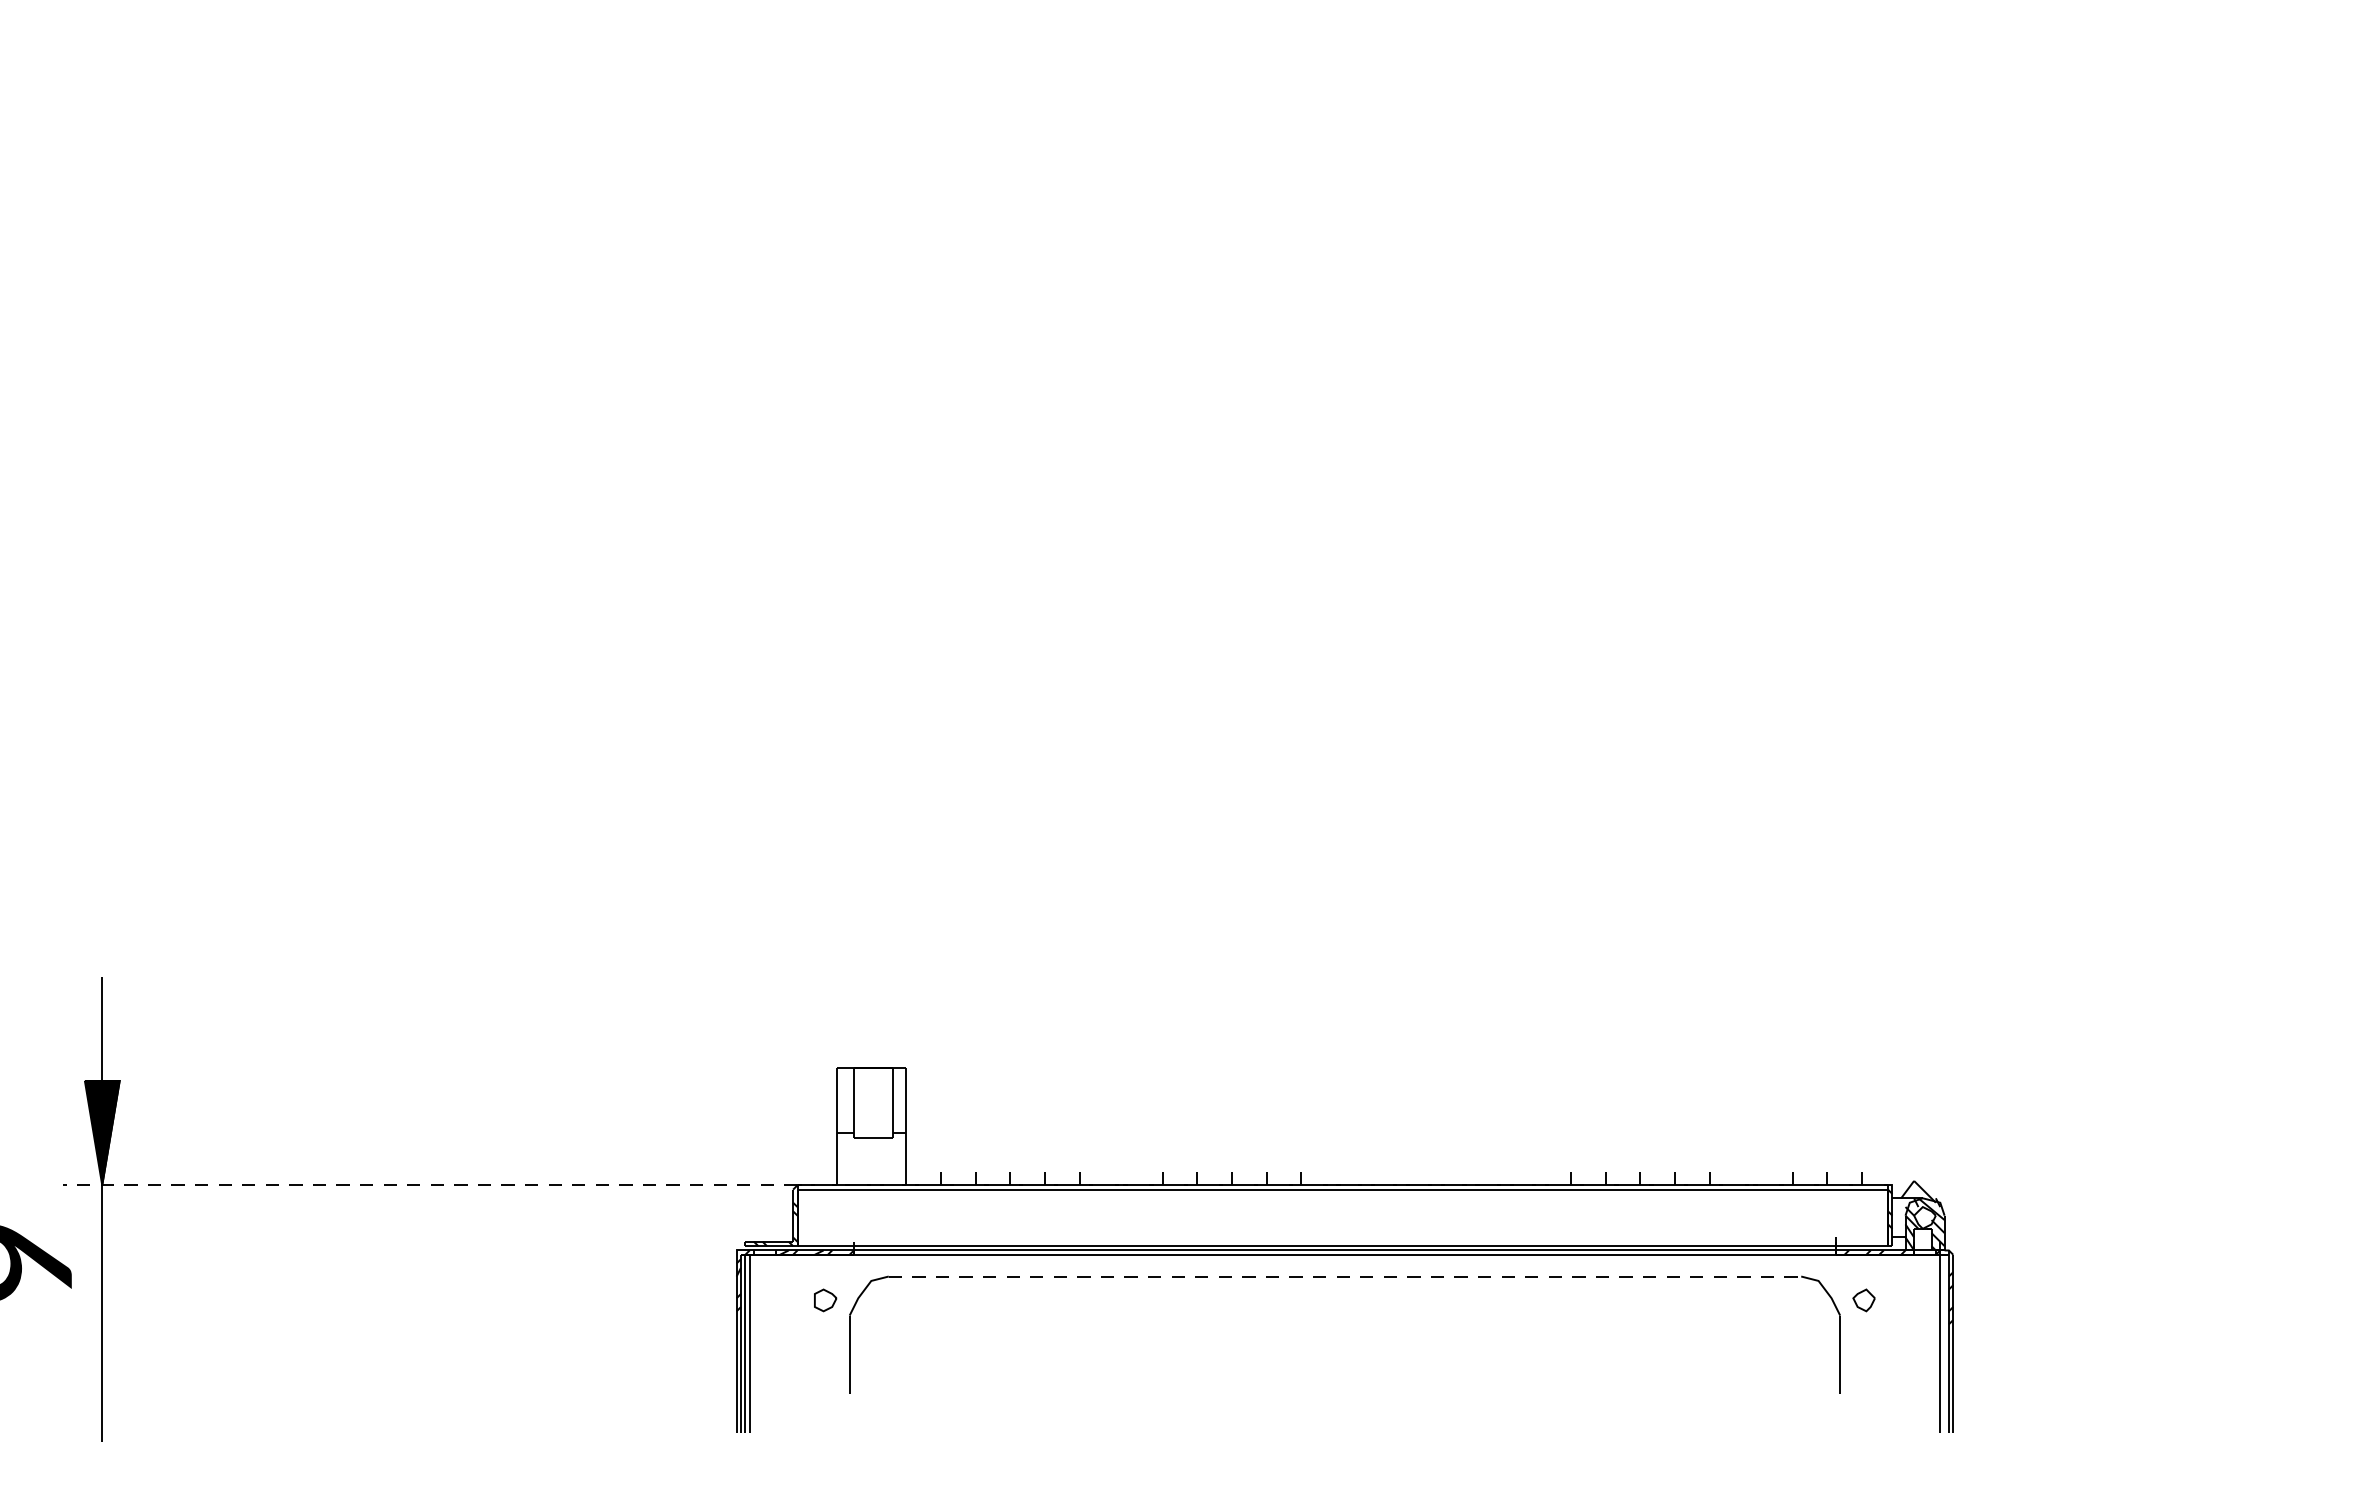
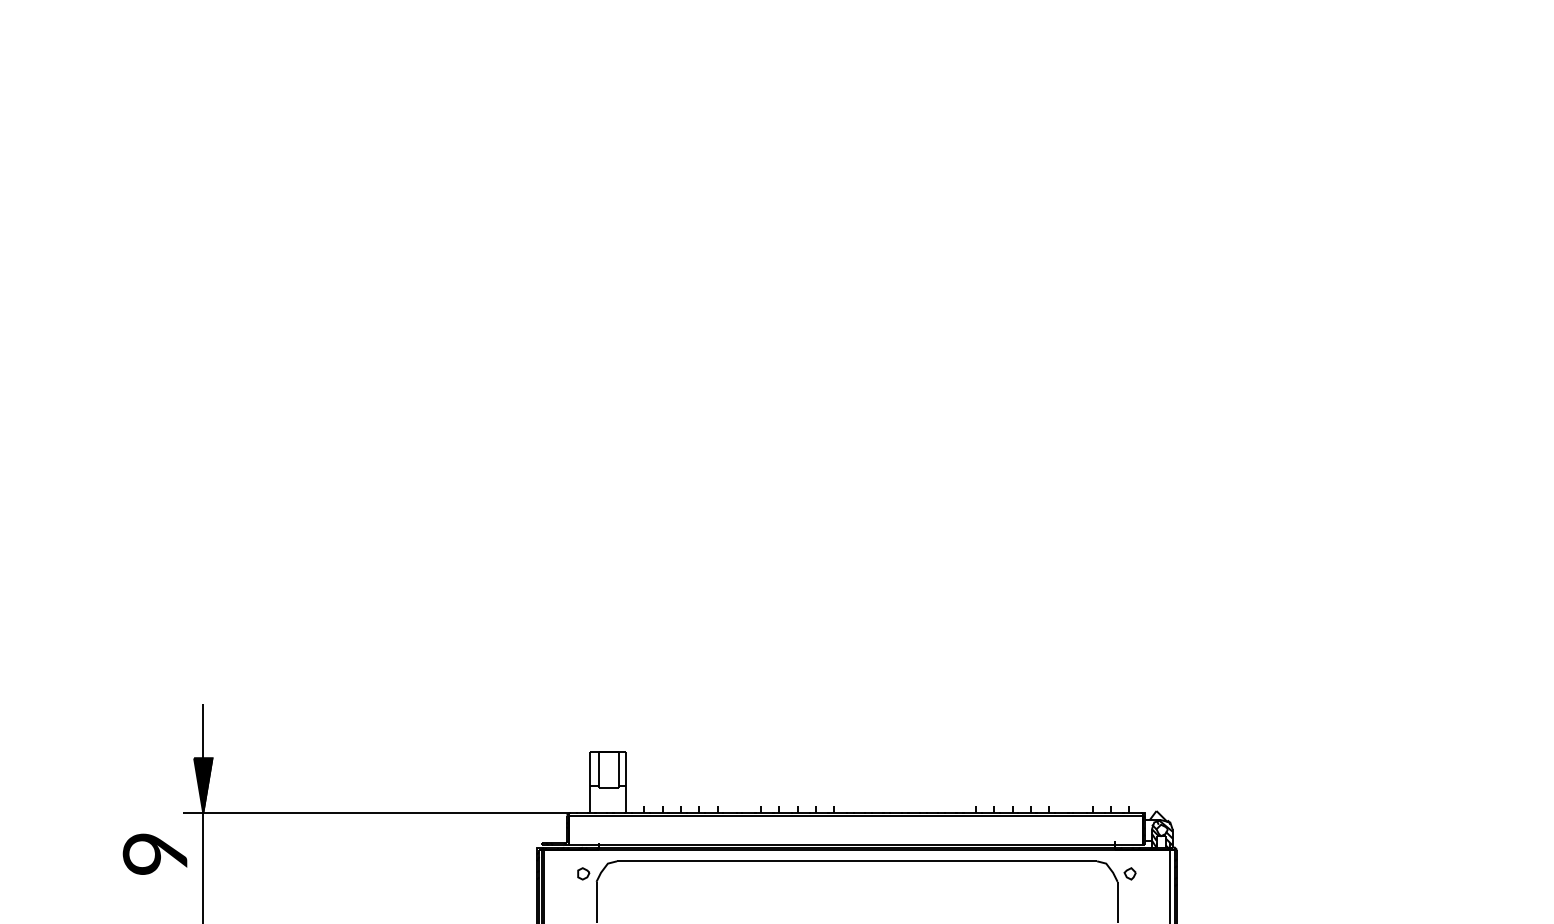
line: (429, 1185) -> (375, 813), dashed -> solid
line: (1345, 1276) -> (857, 861), dashed -> solid

